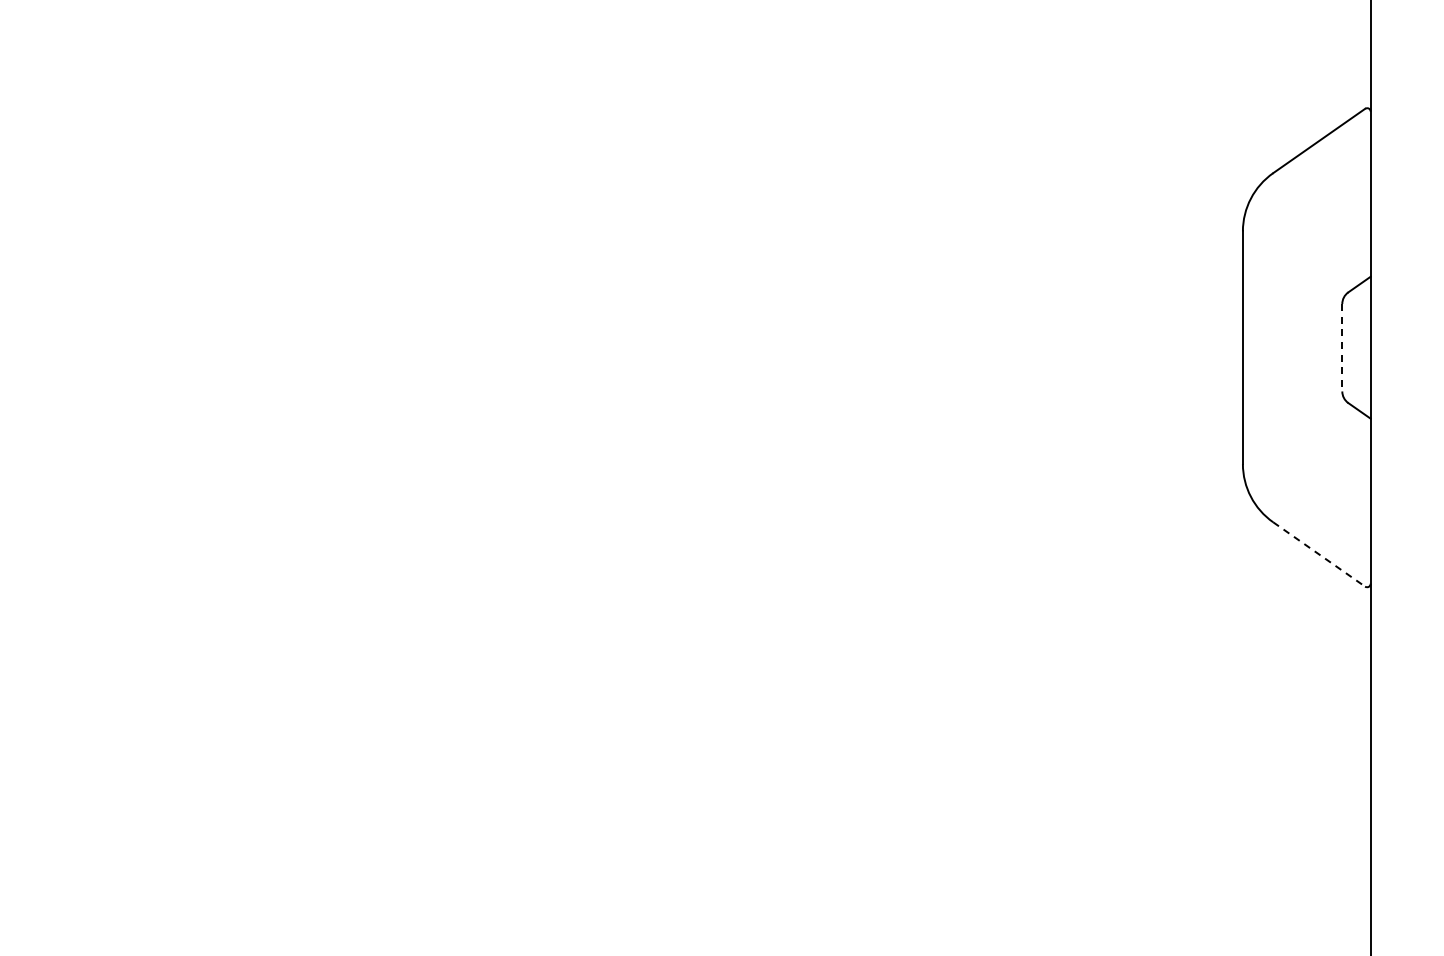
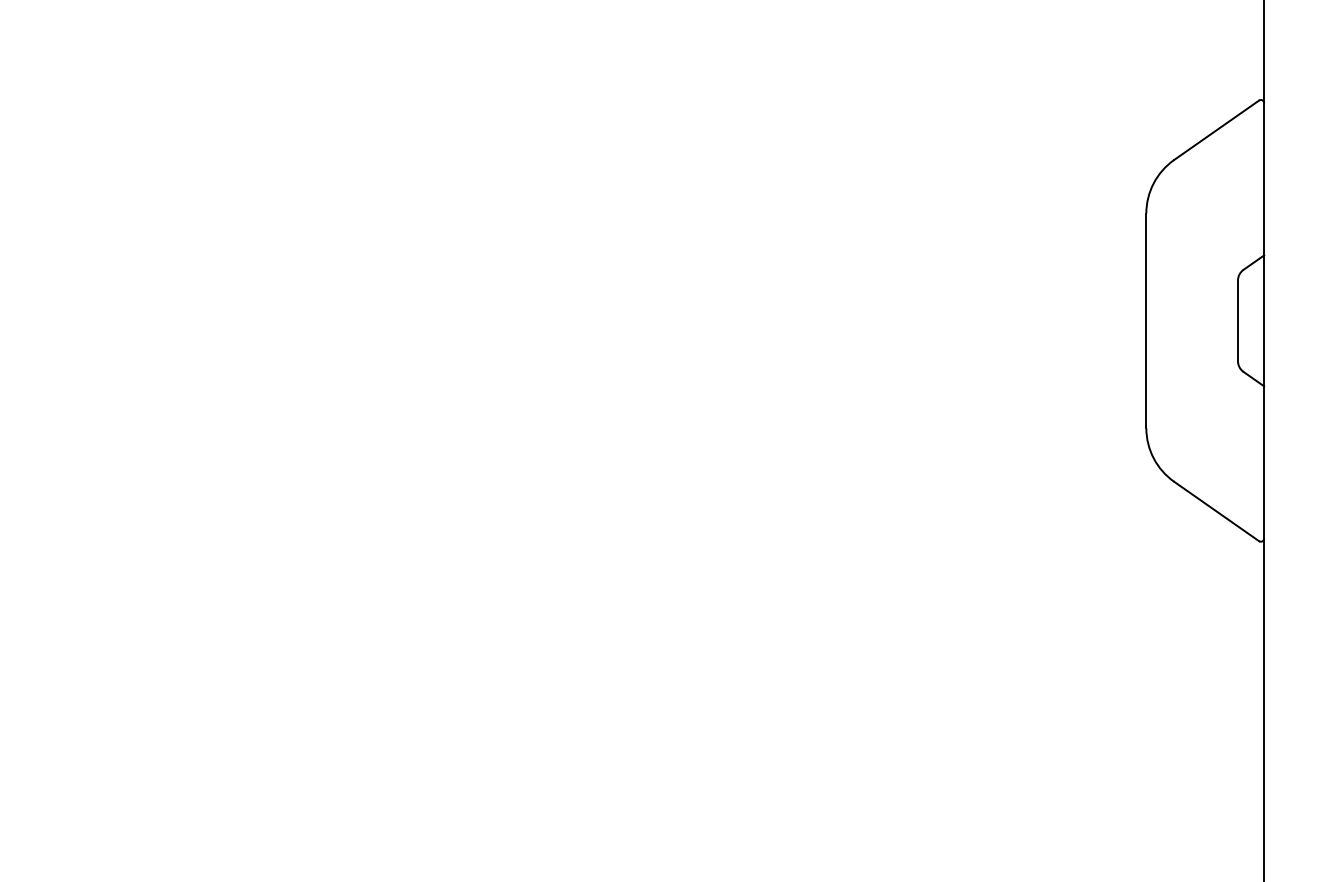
line: (1342, 347) -> (1238, 320), dashed -> solid
line: (1319, 554) -> (1216, 511), dashed -> solid

